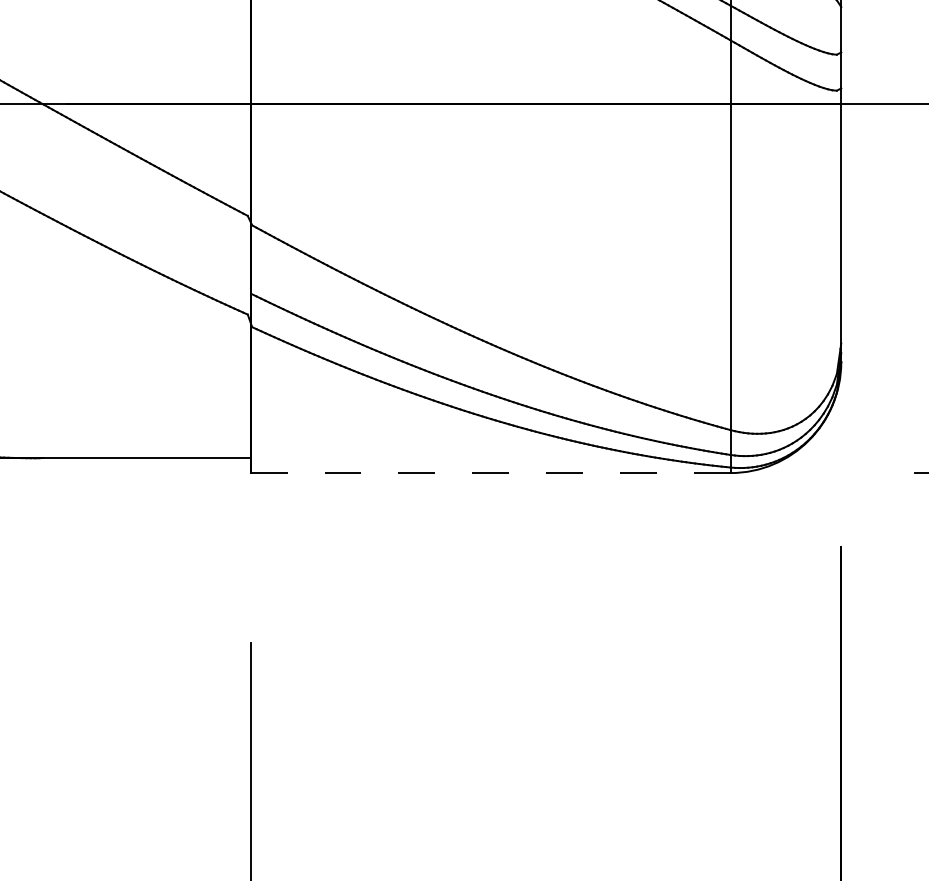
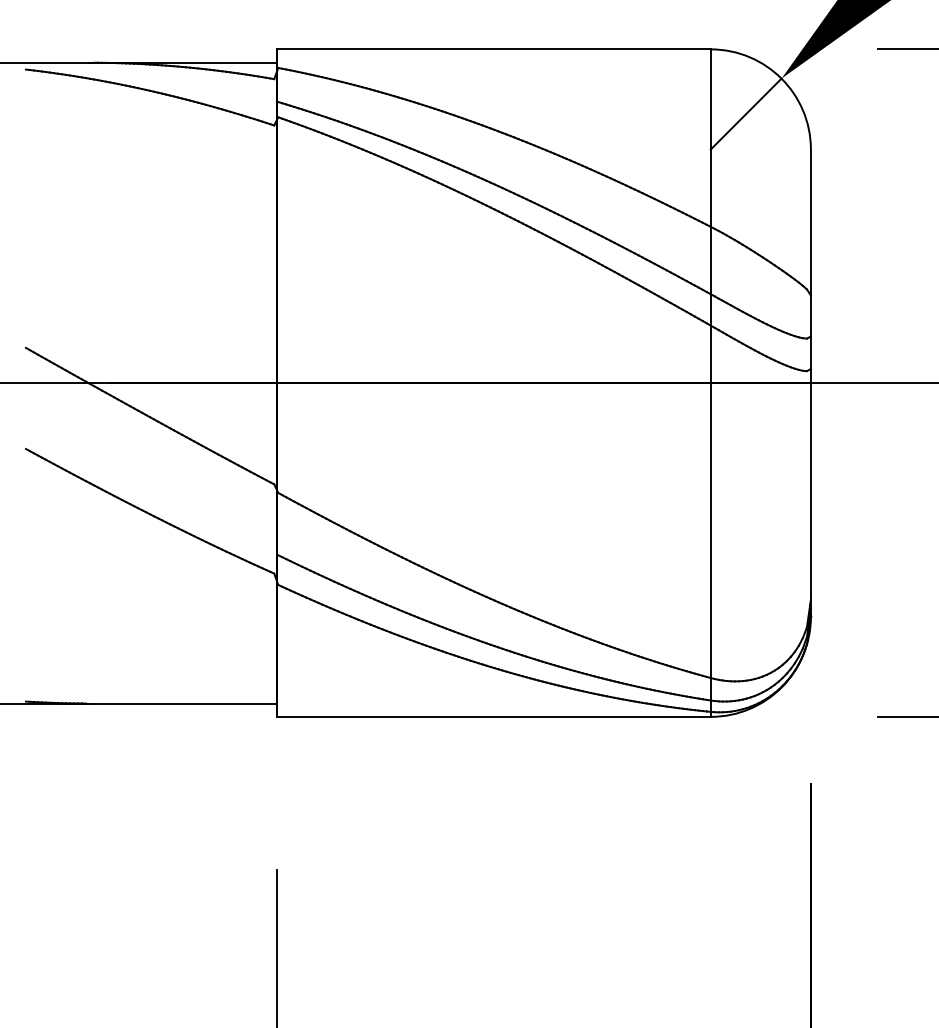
line: (490, 472) -> (493, 716), dashed -> solid

